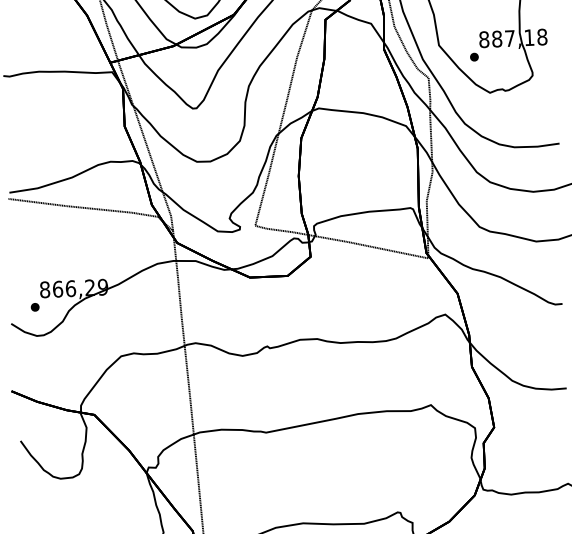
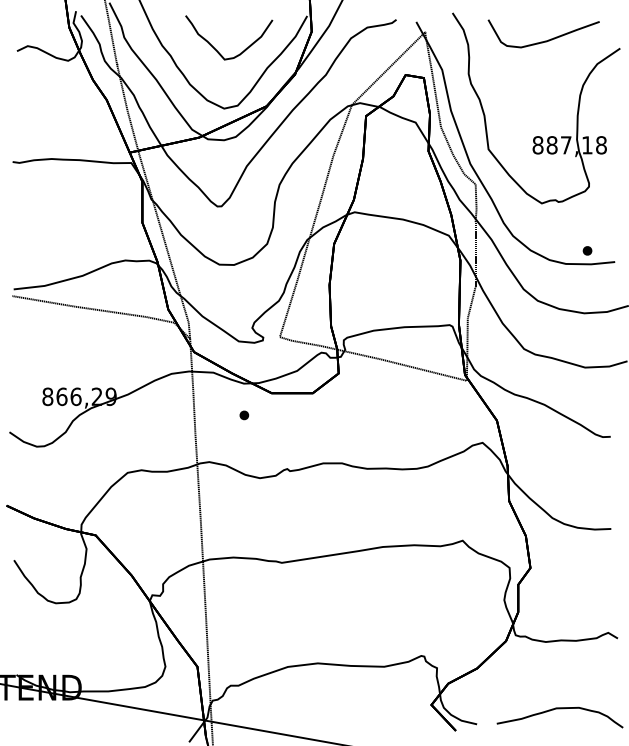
part: (474, 56) -> (587, 250), moved
part: (35, 307) -> (244, 415), moved

